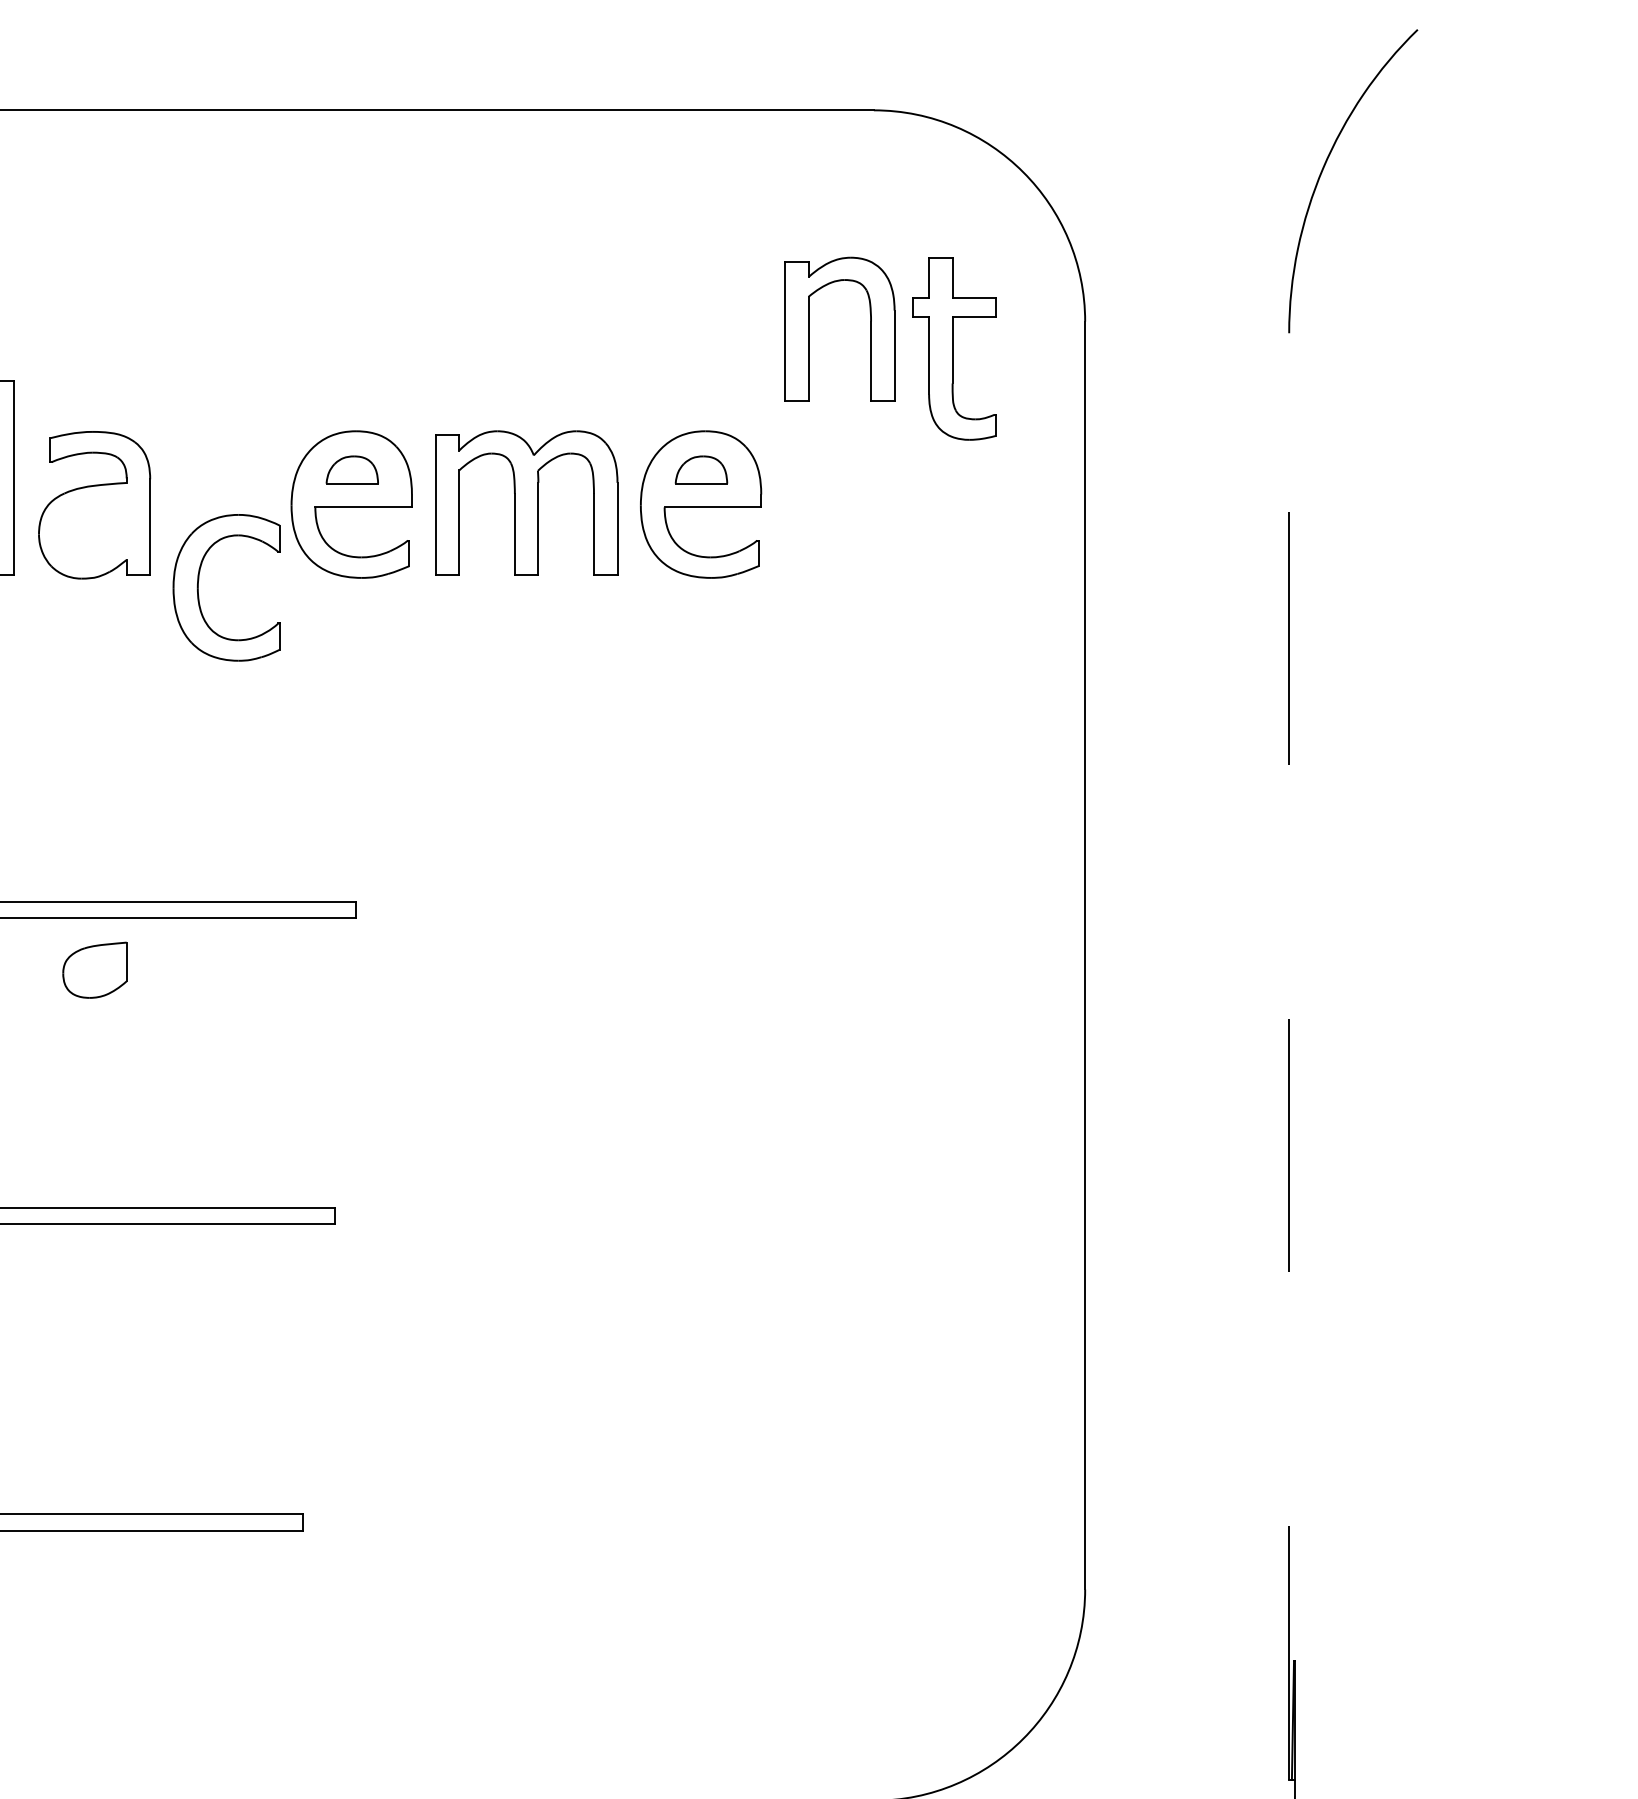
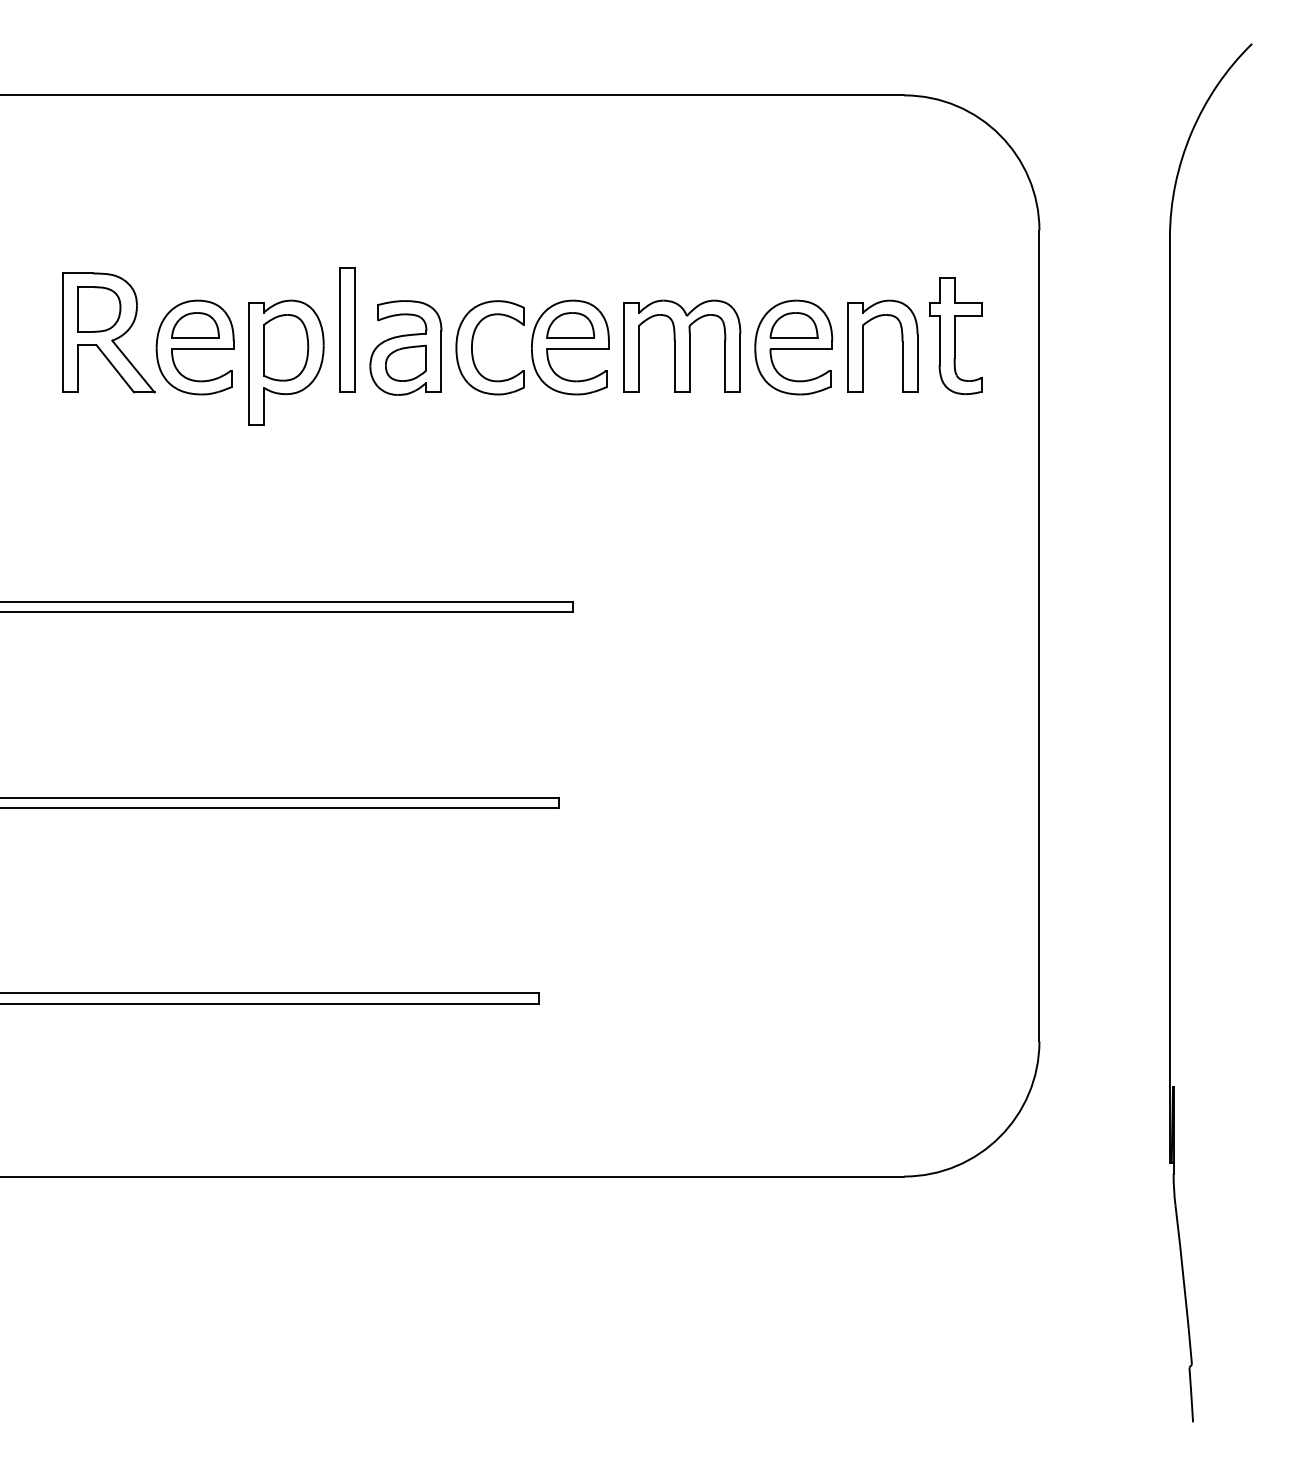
part: (810, 327) -> (863, 345), moved
part: (953, 348) -> (955, 335), moved
part: (351, 470) -> (570, 325), size x1.43
part: (700, 470) -> (793, 325), size x1.43
part: (200, 579) -> (473, 342), moved
part: (93, 968) -> (405, 362), moved
line: (1288, 1054) -> (1169, 699), dashed -> solid

